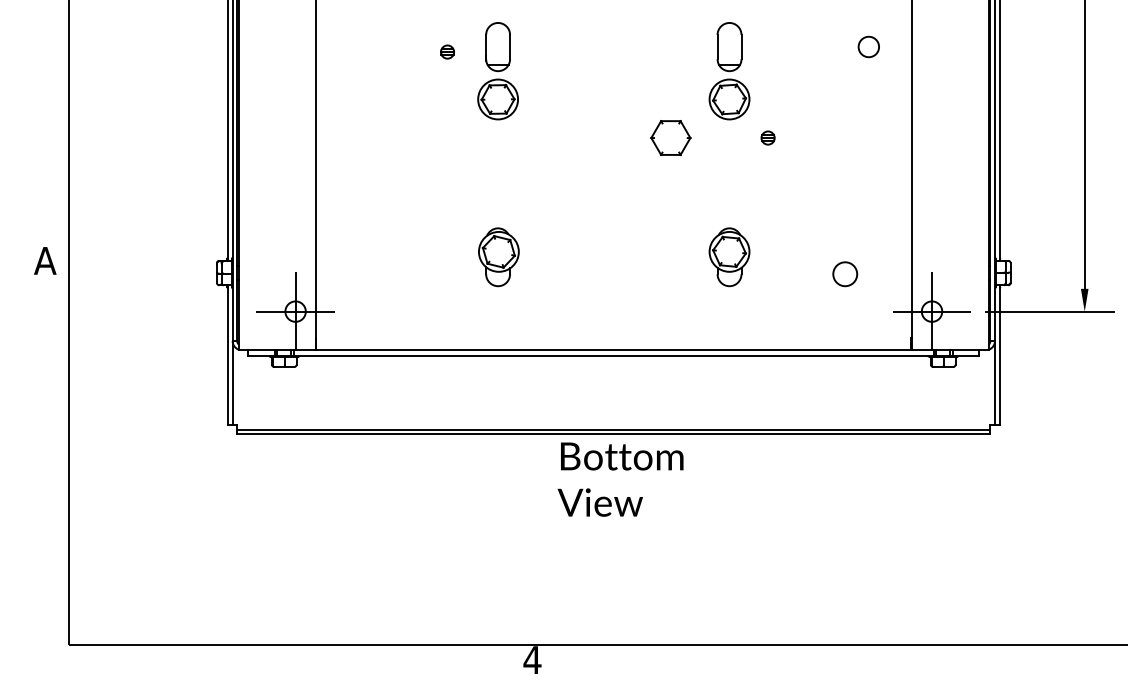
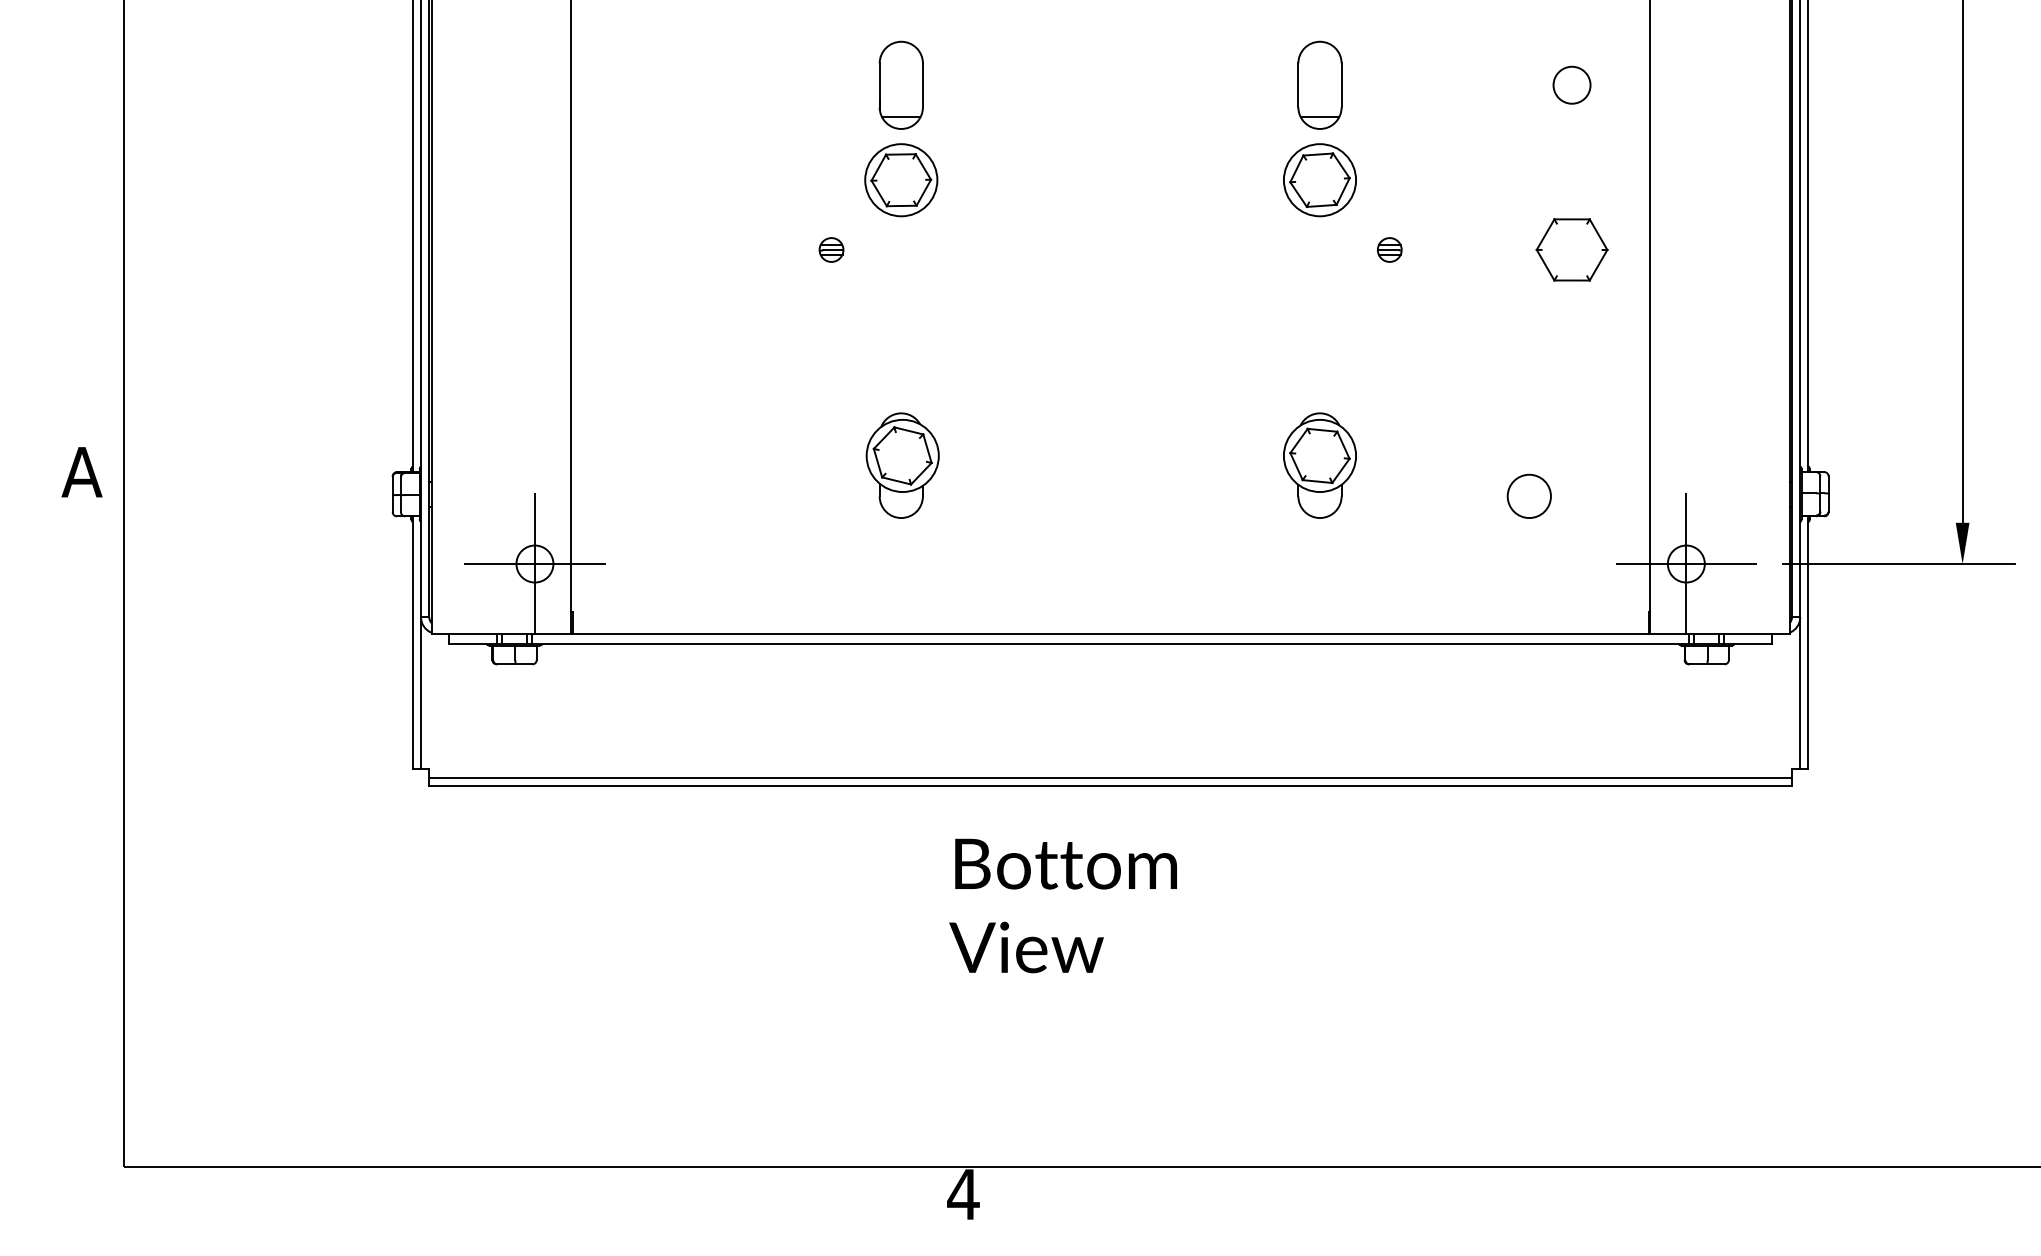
part: (447, 51) -> (831, 248), moved
part: (670, 138) -> (1571, 250), moved
text: (620, 479) -> (1063, 905), moved

